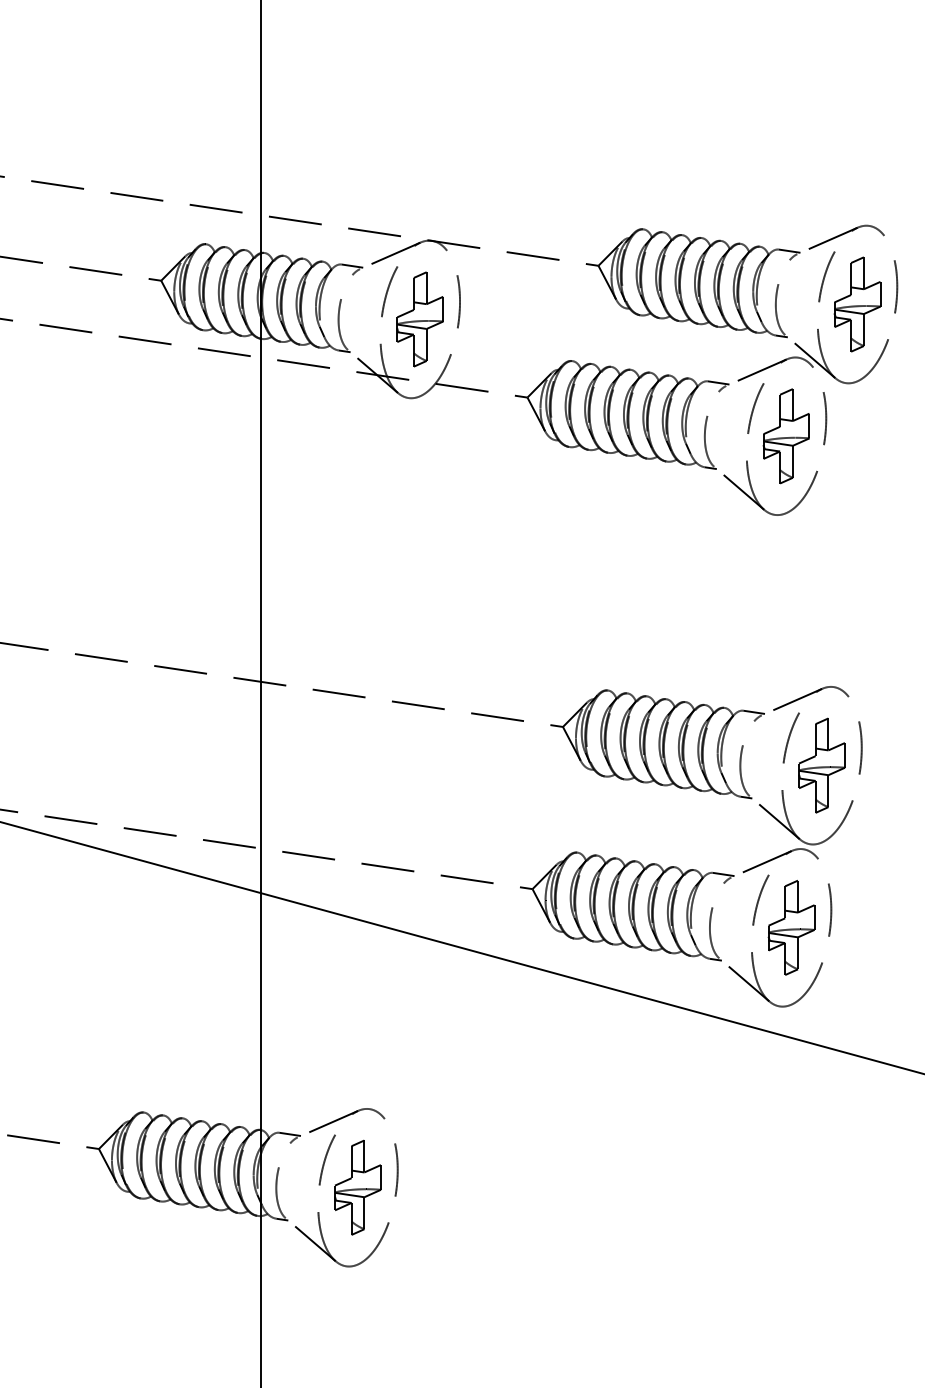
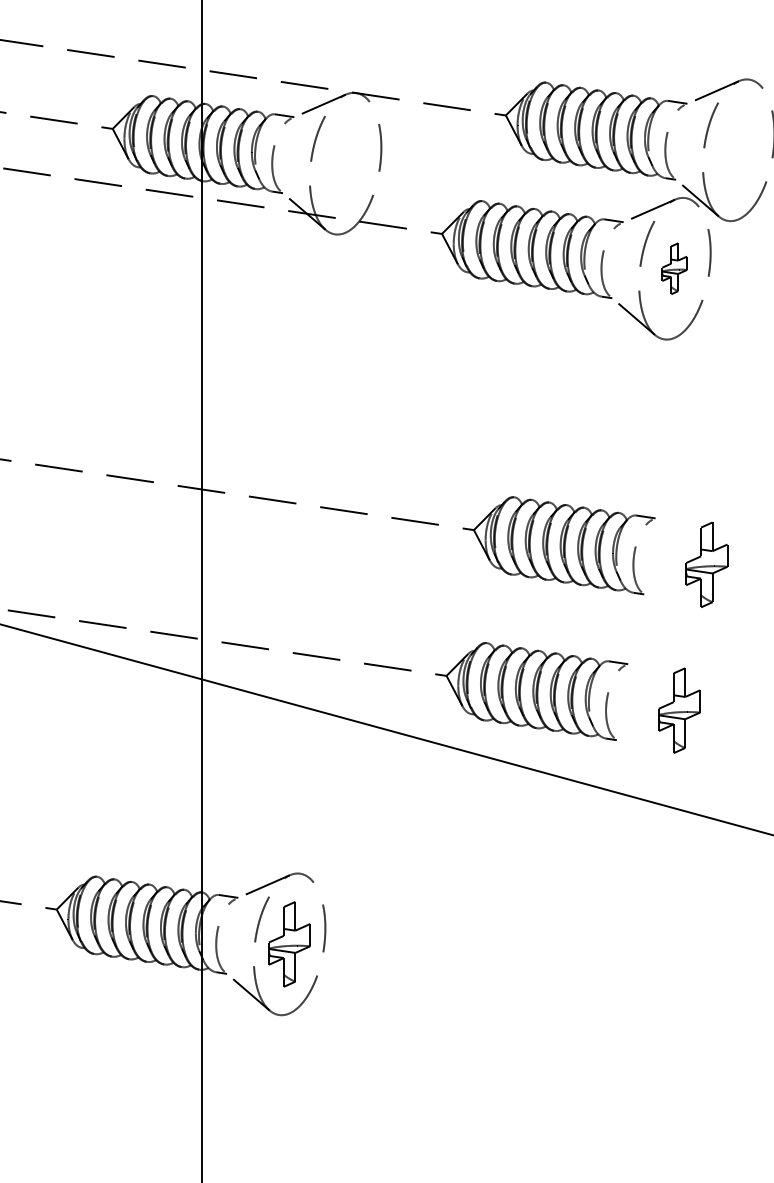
part: (857, 304) -> (738, 150), removed
part: (419, 319) -> (344, 163), removed
part: (785, 436) -> (674, 268), size x0.6
part: (795, 846) -> (683, 637), removed

